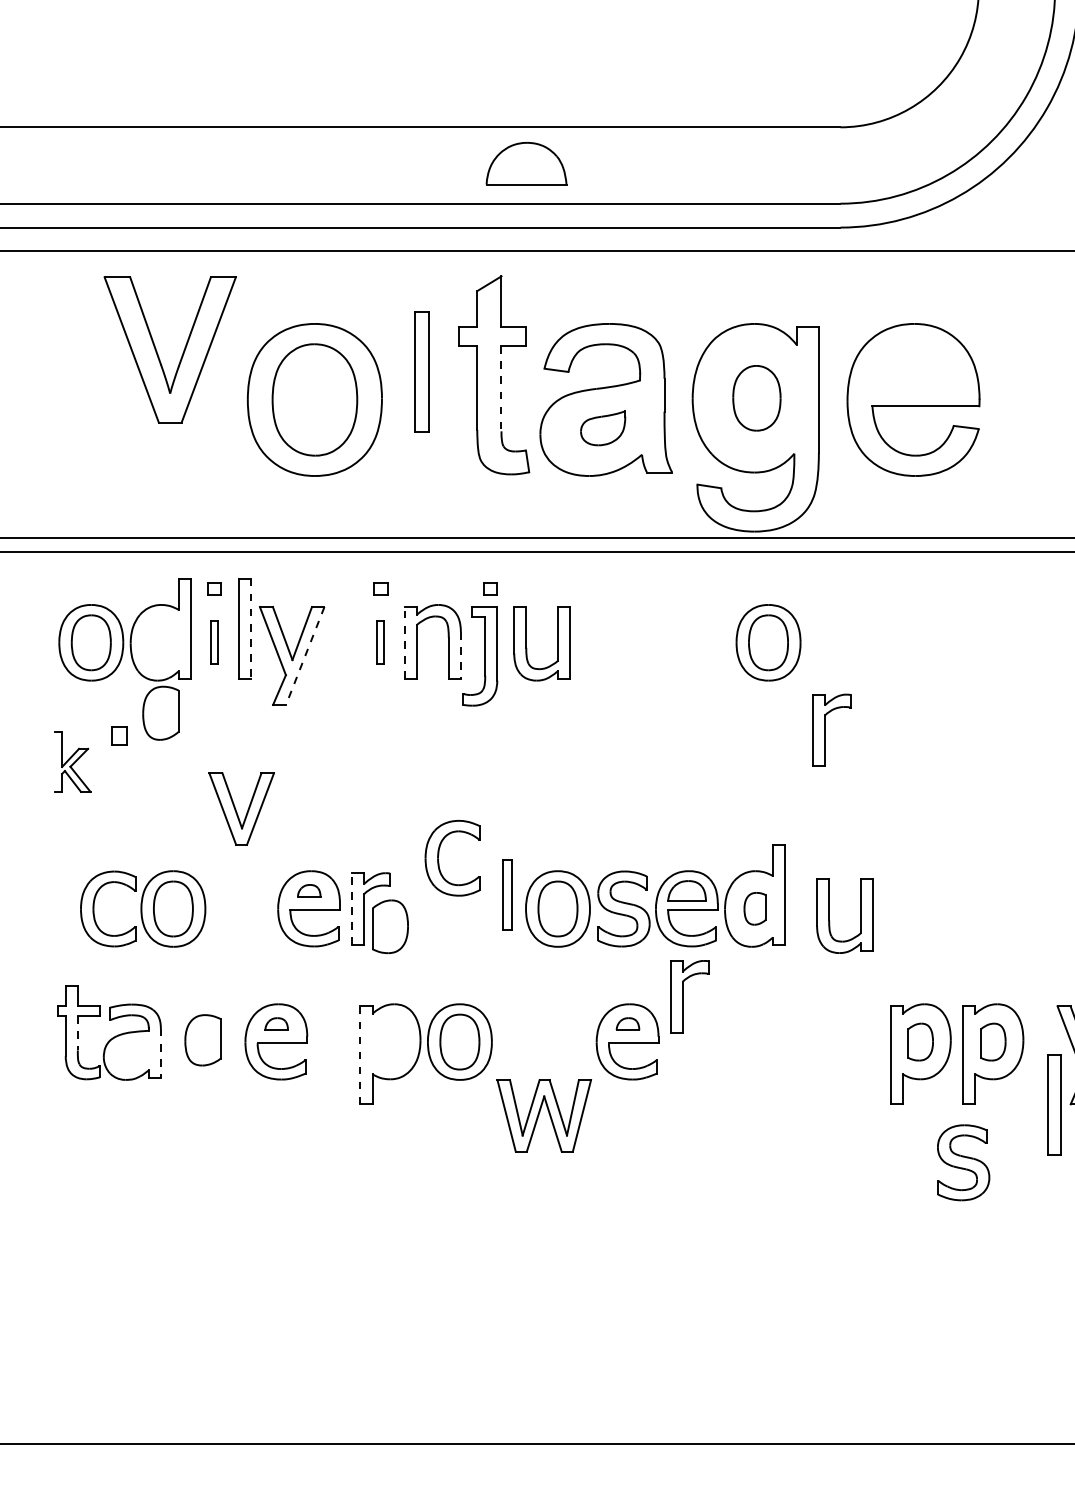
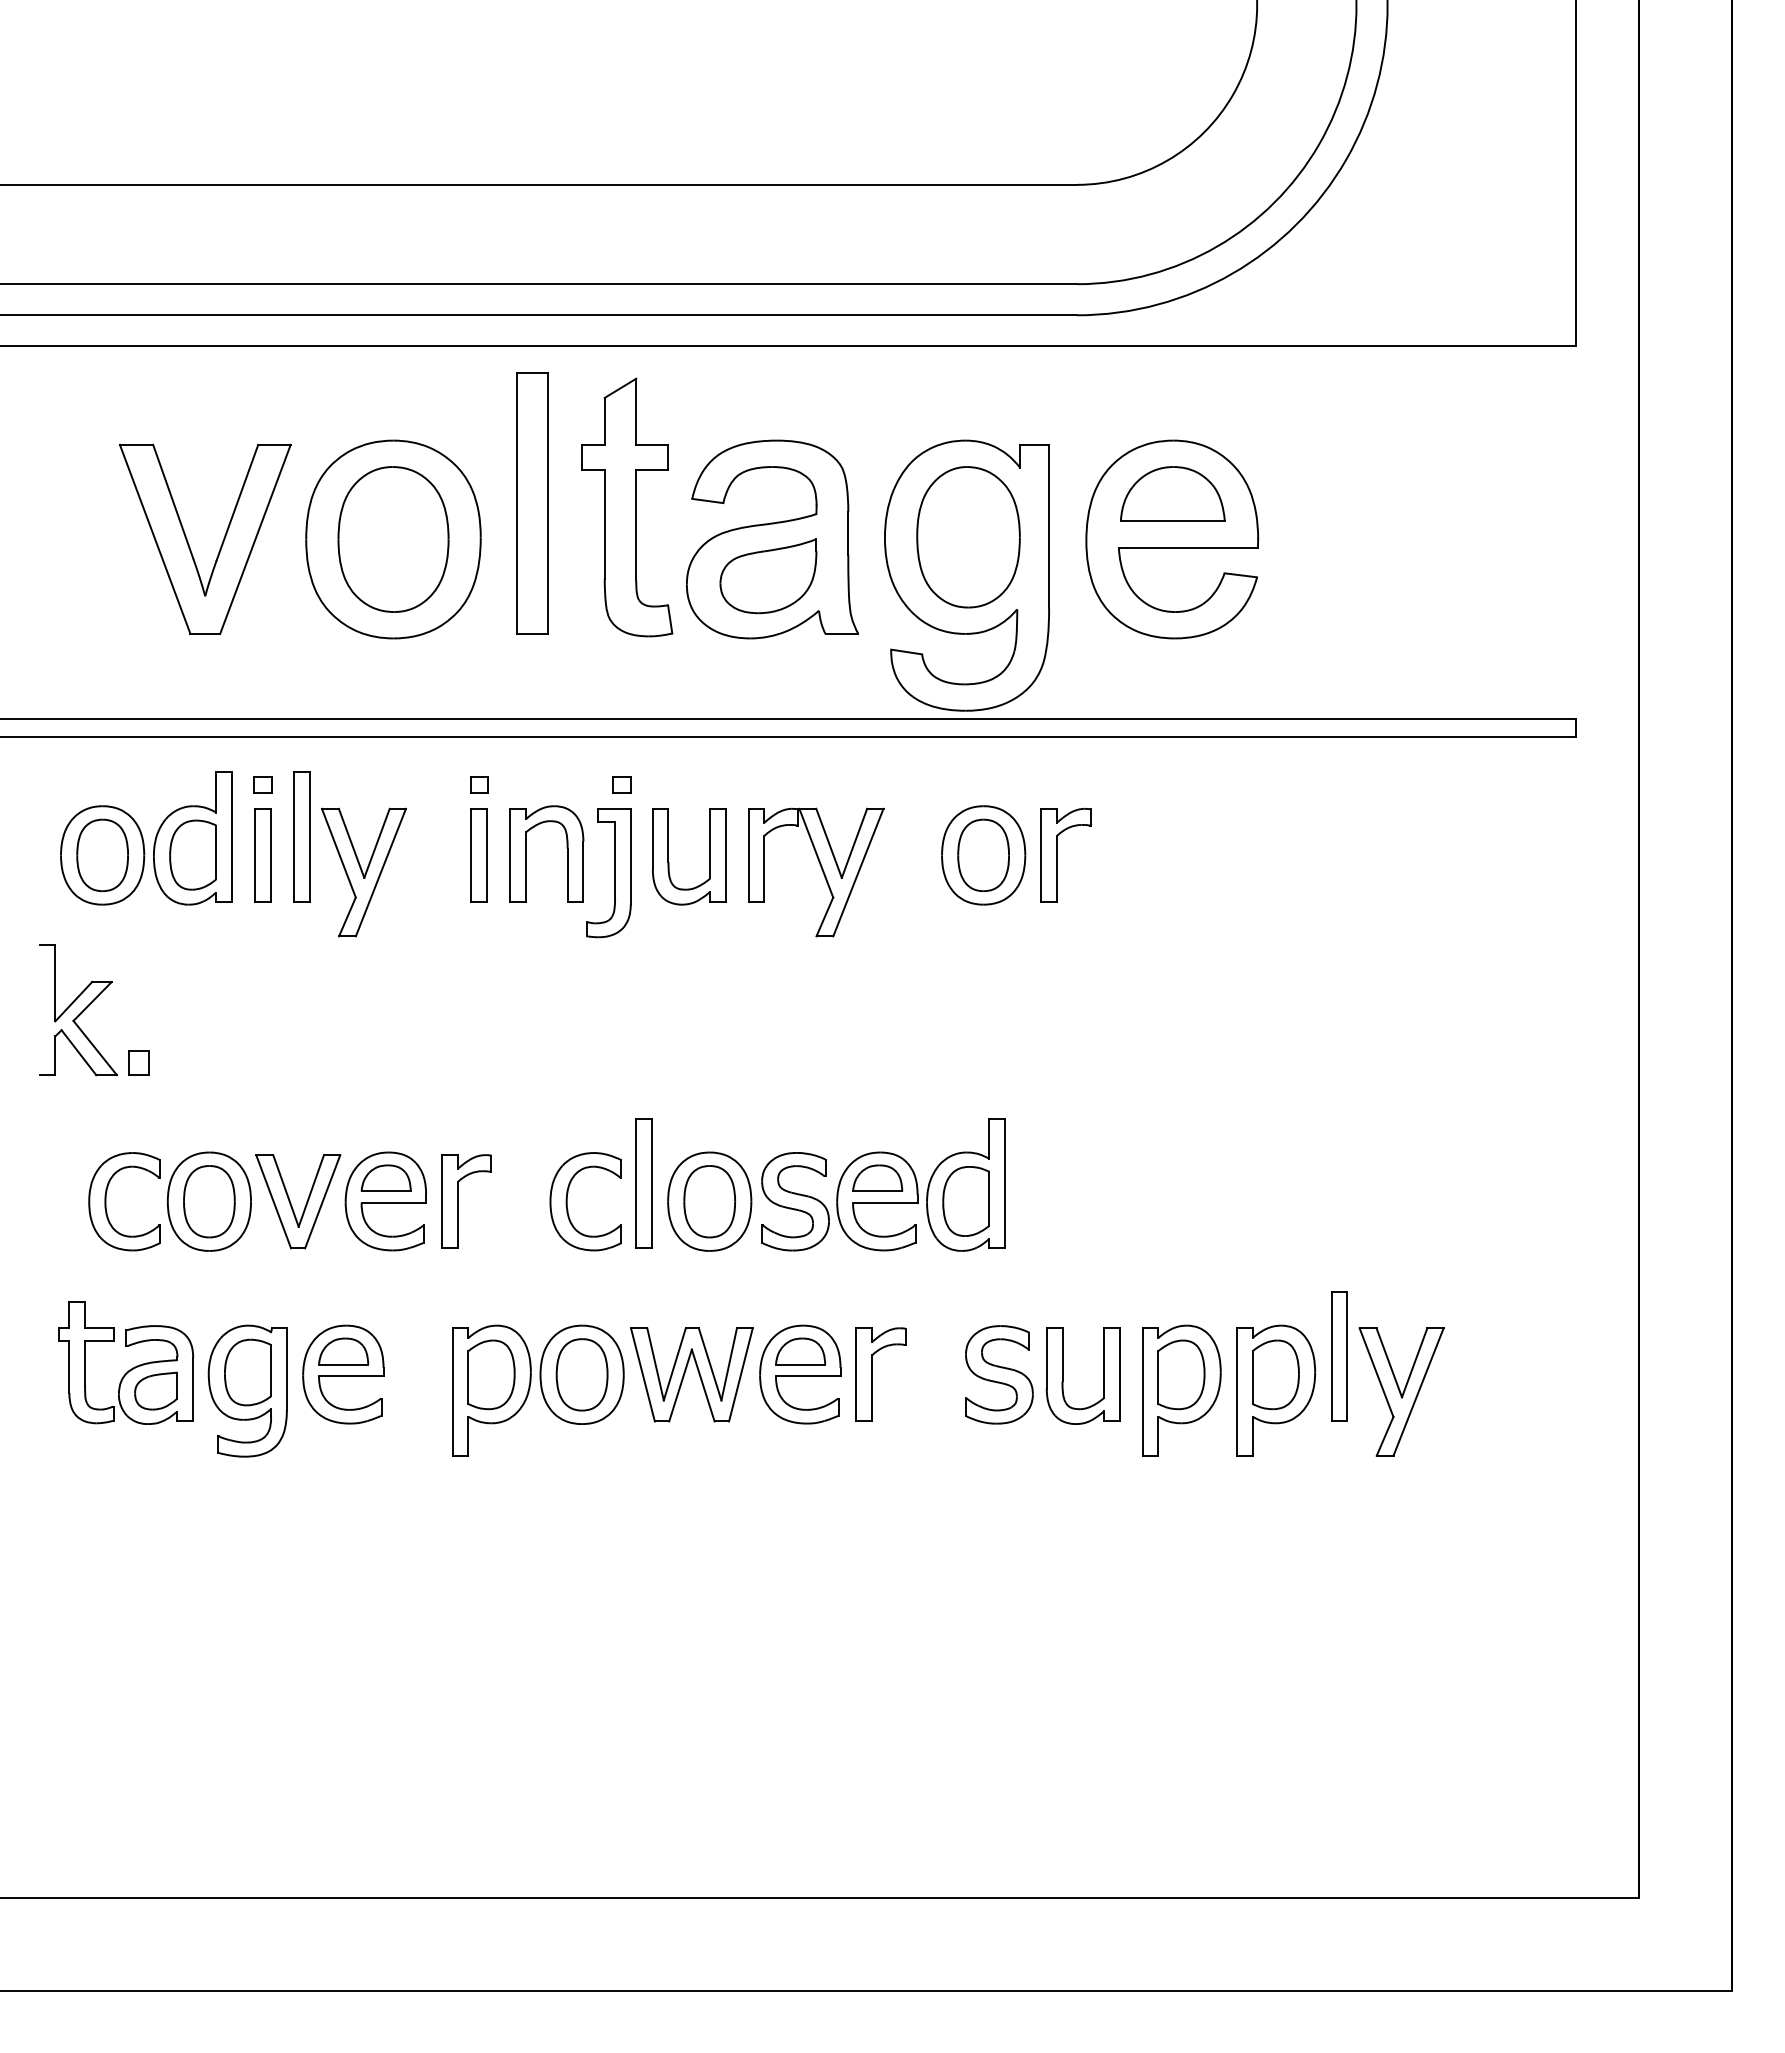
part: (526, 163) -> (1172, 493), moved
part: (182, 353) -> (221, 543), moved
part: (421, 372) -> (532, 503), size x1.67
line: (501, 389) -> (636, 525), dashed -> solid
part: (756, 398) -> (968, 537), size x1.67
part: (603, 428) -> (768, 576), size x1.67
line: (250, 629) -> (309, 837), dashed -> solid
part: (214, 642) -> (262, 855), size x1.67
part: (380, 642) -> (478, 855), size x1.67
line: (404, 642) -> (510, 855), dashed -> solid
line: (460, 655) -> (583, 872), dashed -> solid
part: (640, 655) -> (816, 872), added
line: (304, 656) -> (380, 873), dashed -> solid
part: (160, 712) -> (192, 854), moved
part: (825, 730) -> (1057, 855), moved
part: (118, 735) -> (138, 1062), moved
part: (72, 762) -> (78, 1010), size x1.67
part: (237, 811) -> (292, 1205), moved
part: (438, 858) -> (567, 1201), moved
part: (308, 890) -> (385, 1177), size x1.67
part: (507, 894) -> (643, 1183), size x1.43
line: (352, 908) -> (442, 1201), dashed -> solid
part: (754, 908) -> (965, 1201), size x1.67
part: (829, 915) -> (1063, 1375), moved
part: (390, 926) -> (491, 1374), moved
part: (683, 996) -> (872, 1374), moved
part: (276, 1024) -> (343, 1351), size x1.67
part: (627, 1024) -> (800, 1351), size x1.67
line: (78, 1033) -> (85, 1363), dashed -> solid
part: (920, 1041) -> (1181, 1374), size x1.43
part: (992, 1041) -> (1275, 1374), size x1.43
line: (161, 1053) -> (193, 1389), dashed -> solid
part: (131, 1054) -> (155, 1390), added
part: (202, 1054) -> (247, 1390), added
line: (360, 1055) -> (452, 1392), dashed -> solid
part: (1054, 1104) -> (1339, 1356), moved
part: (539, 1114) -> (685, 1373), moved
part: (963, 1162) -> (999, 1374), moved

